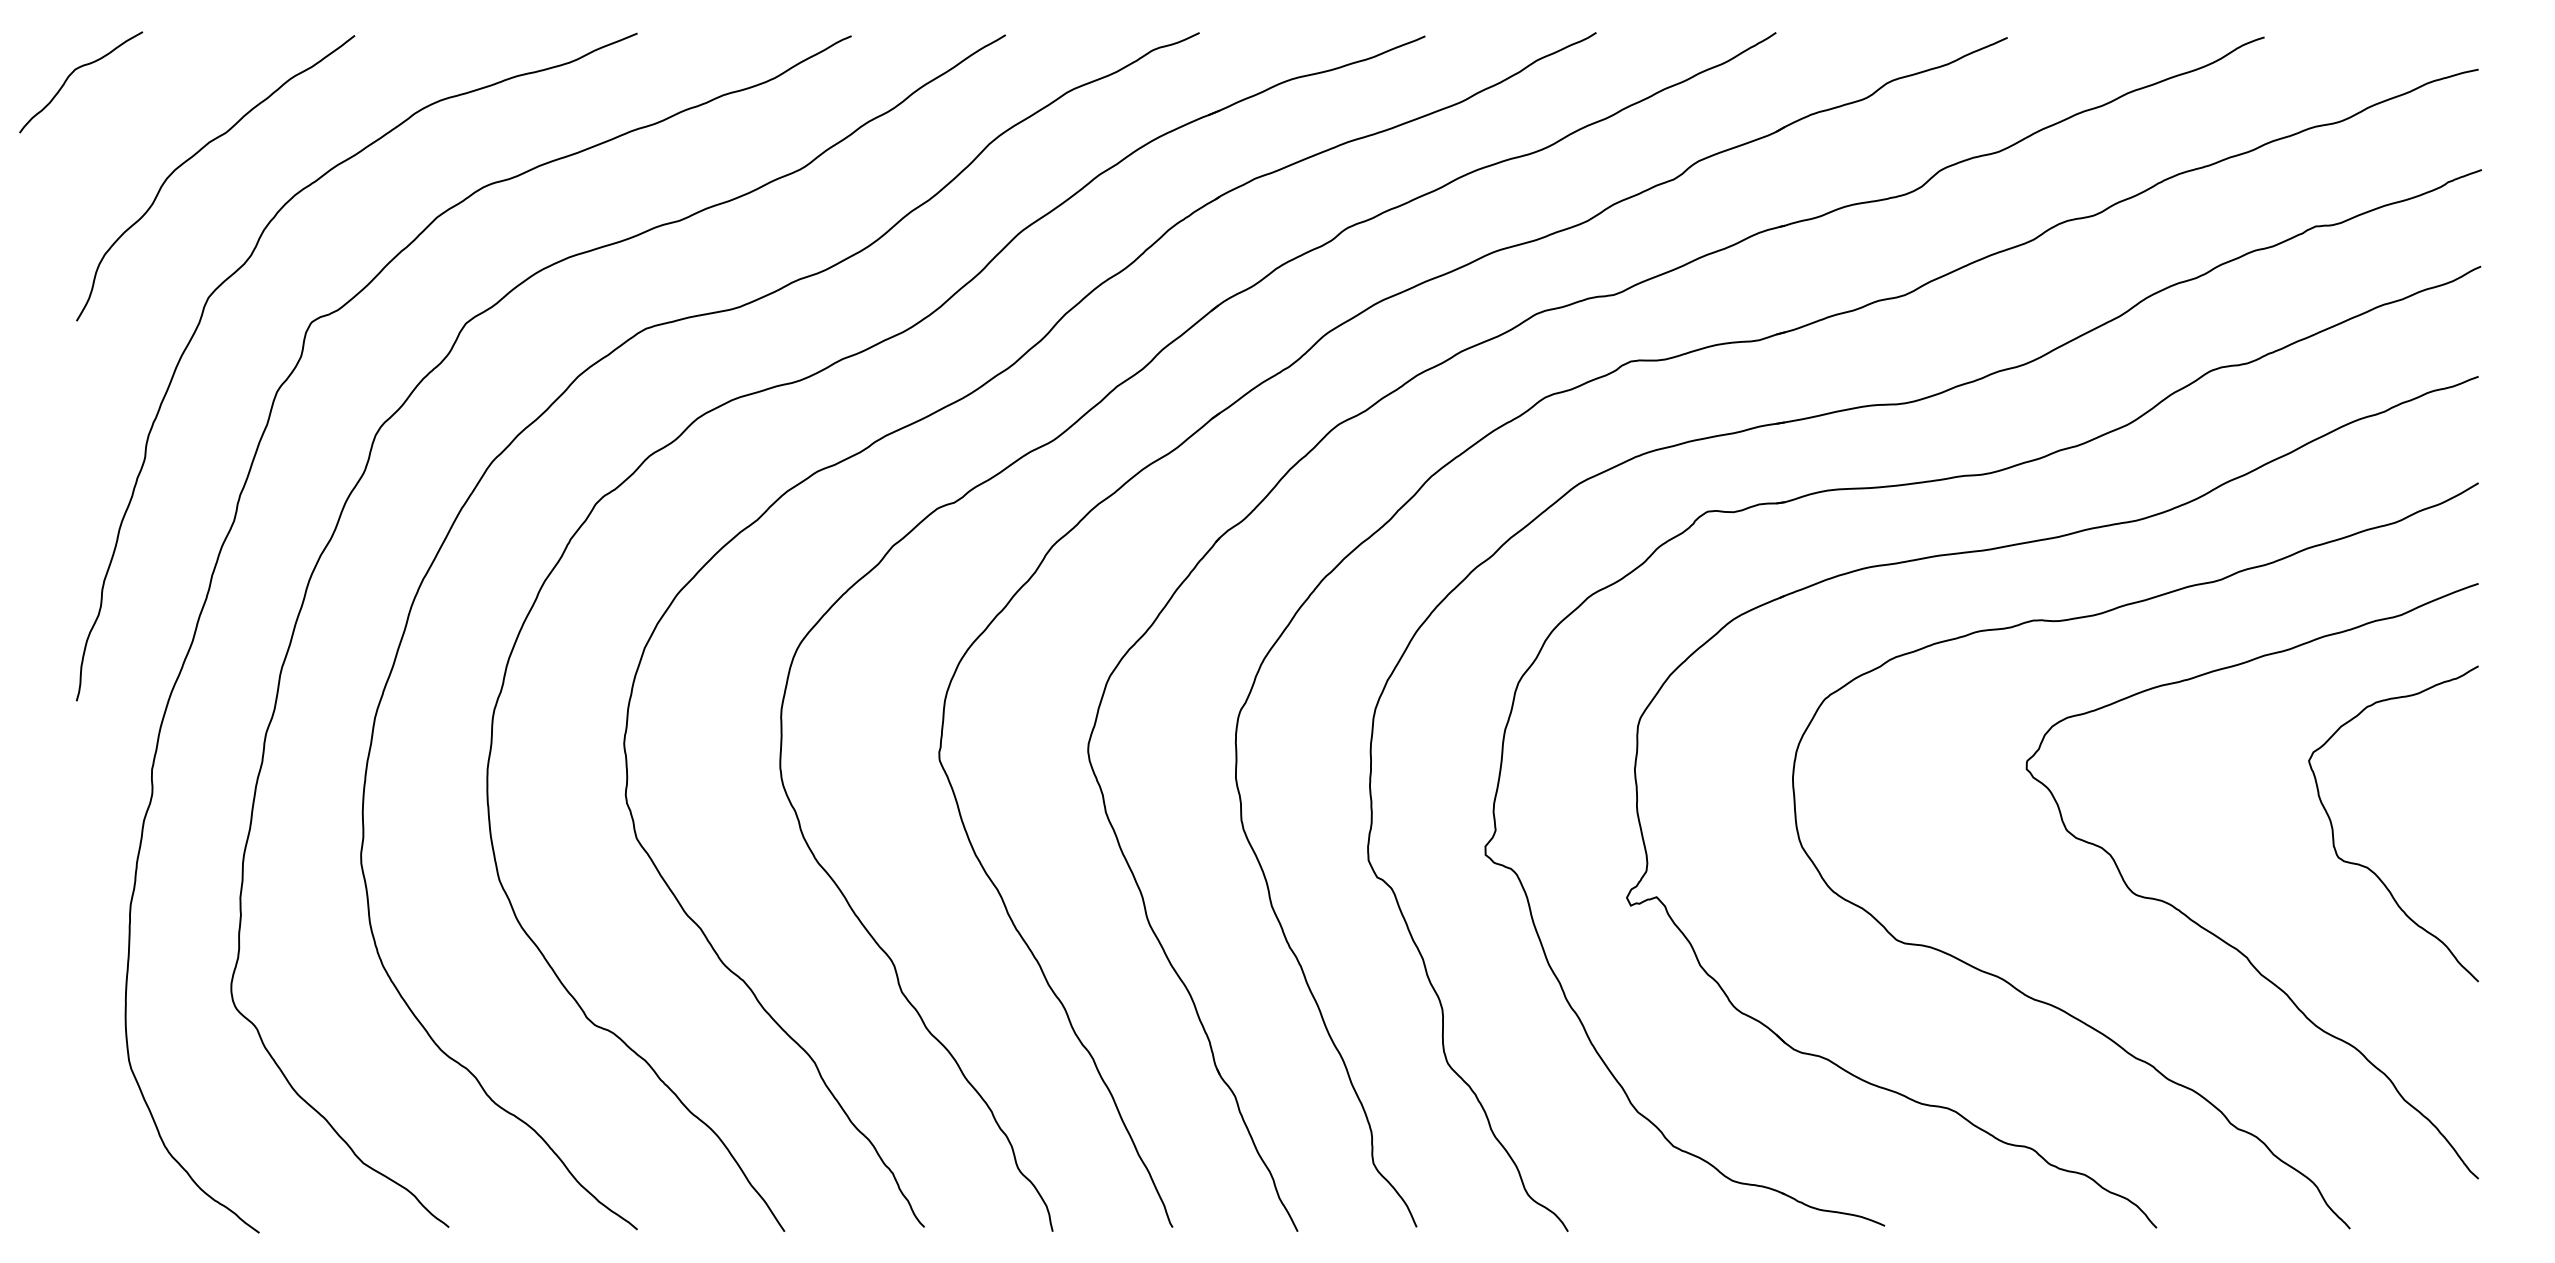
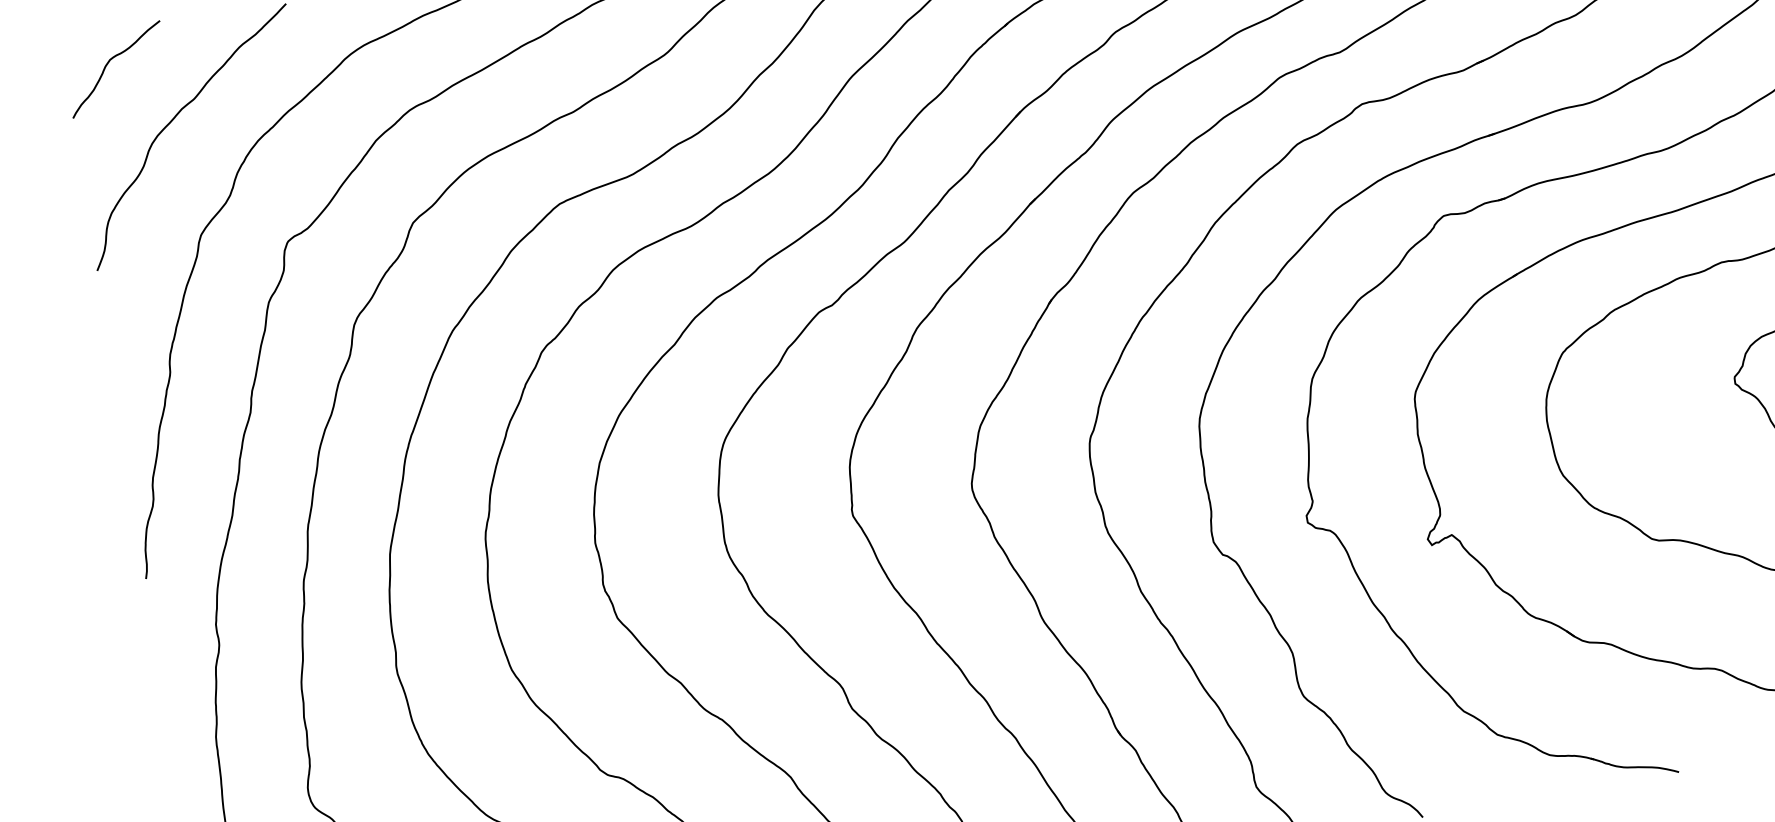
curve: (72, 73) -> (108, 63), moved

